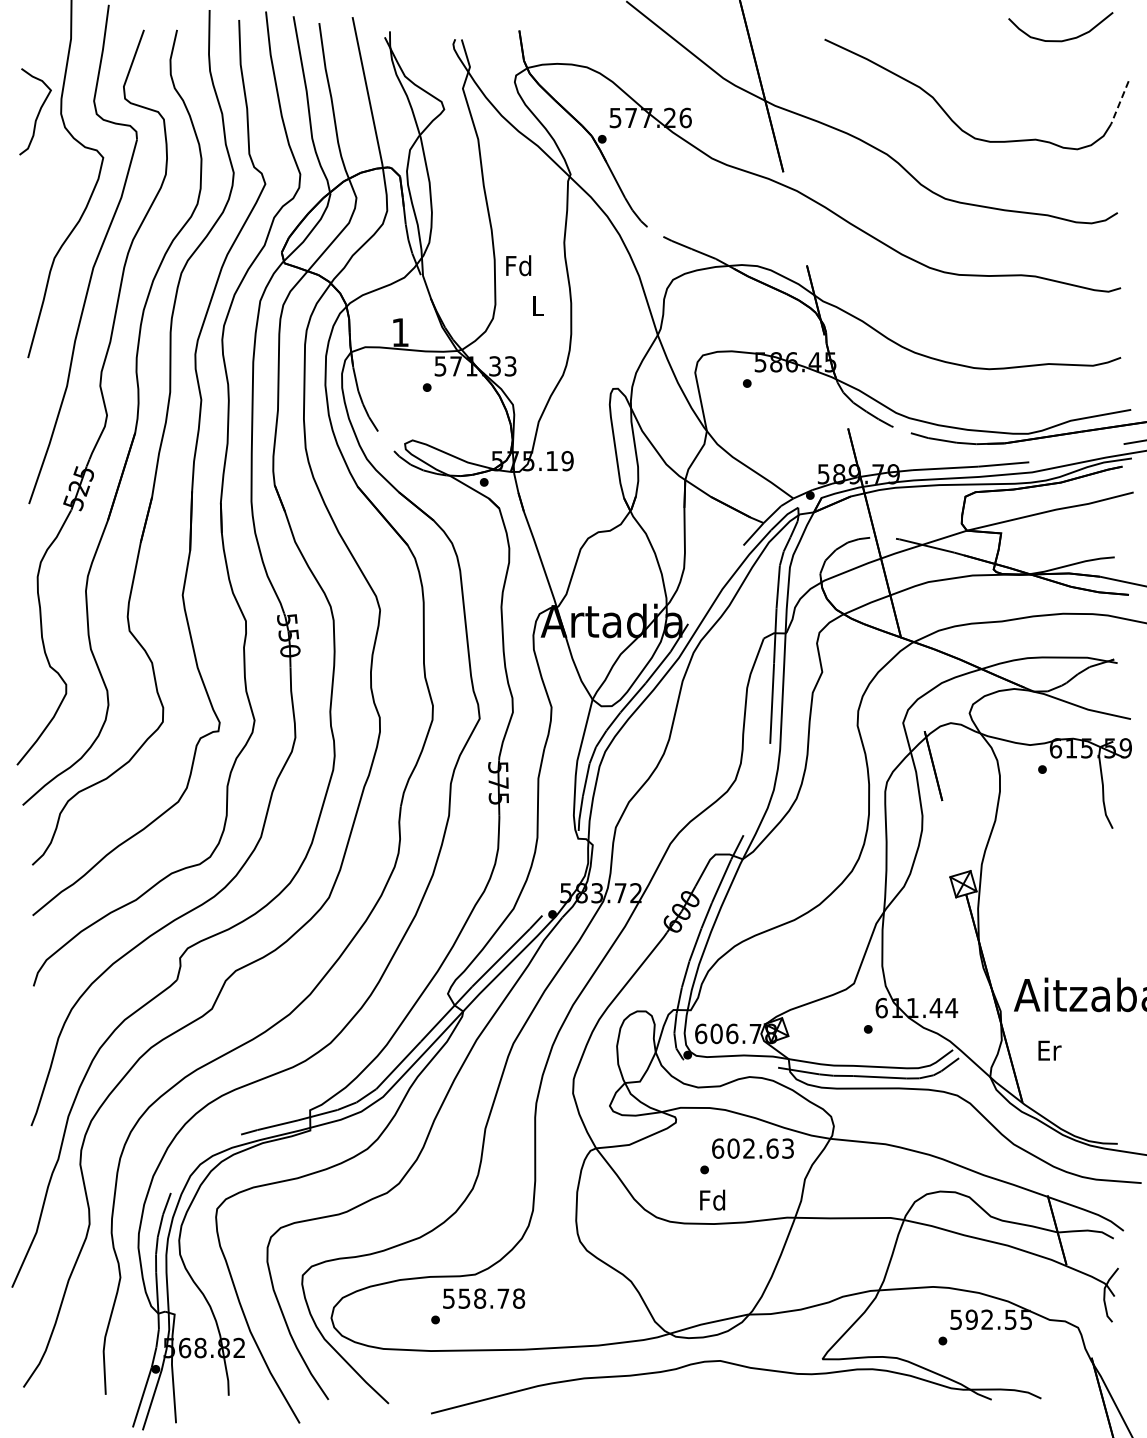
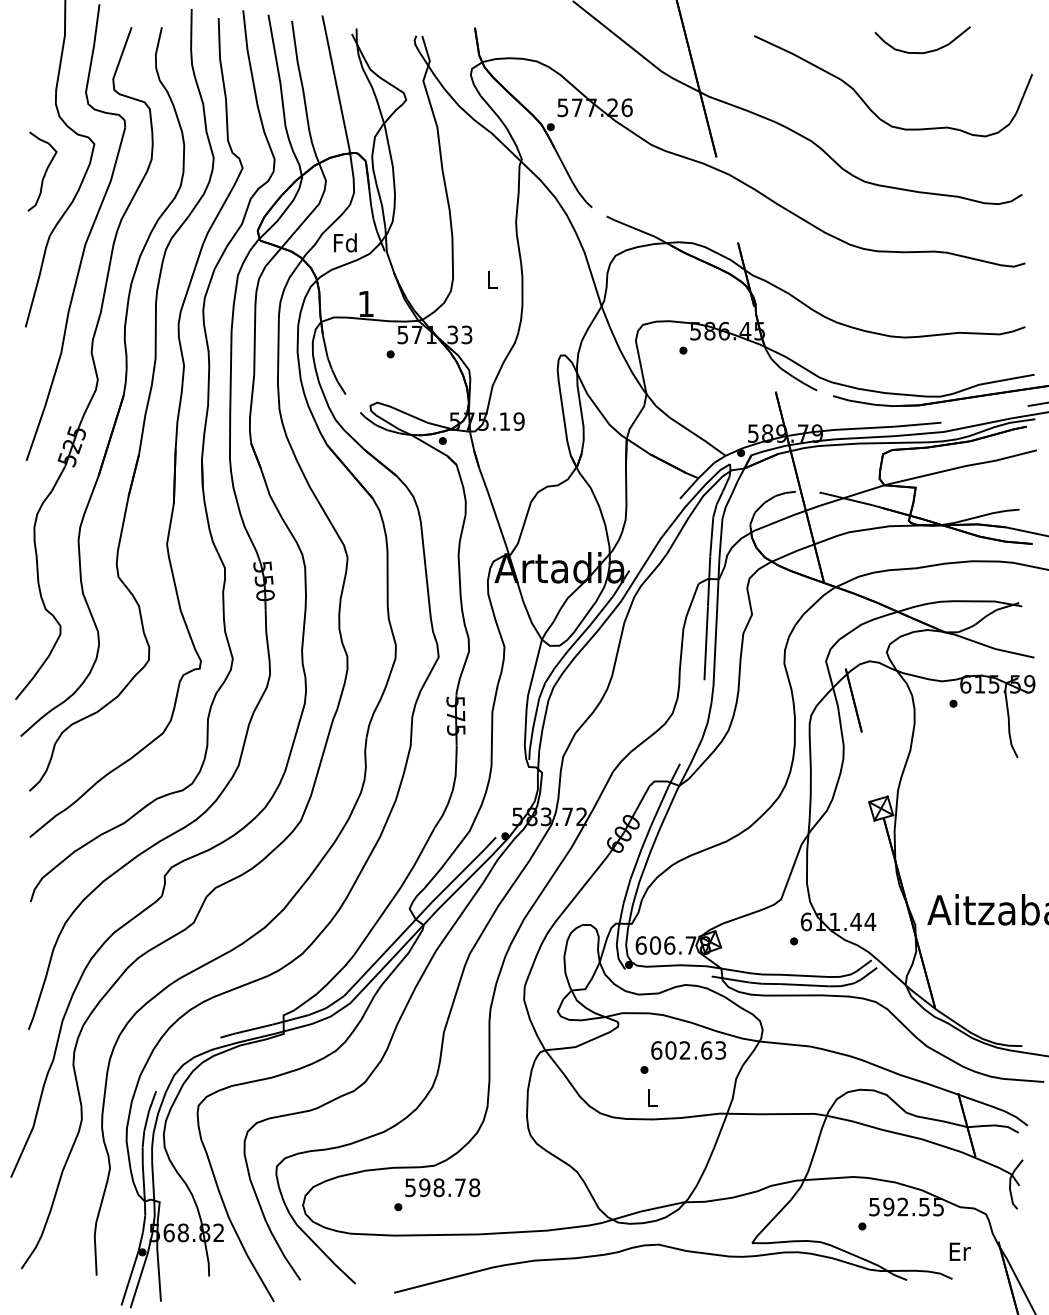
curve: (1064, 39) -> (926, 51), moved
line: (1119, 103) -> (1023, 94), dashed -> solid
curve: (37, 113) -> (44, 173), moved
text: (518, 265) -> (345, 242), moved
text: (1049, 1050) -> (959, 1251), moved
text: (712, 1199) -> (651, 1097), Fd -> L
text: (464, 1298) -> (424, 1187), 558.78 -> 598.78

